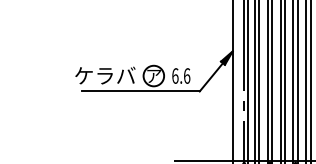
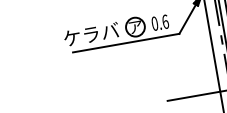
text: (175, 75) -> (154, 23), 6.6 -> 0.6

